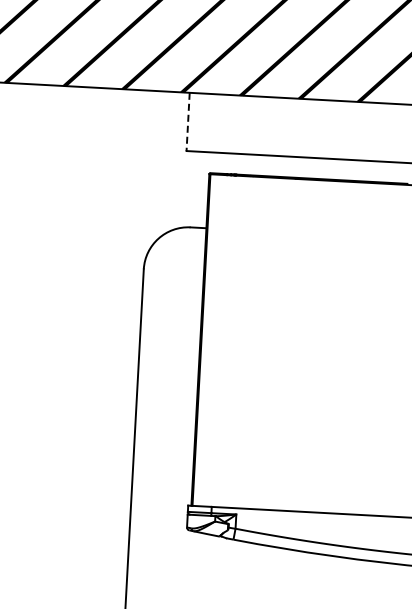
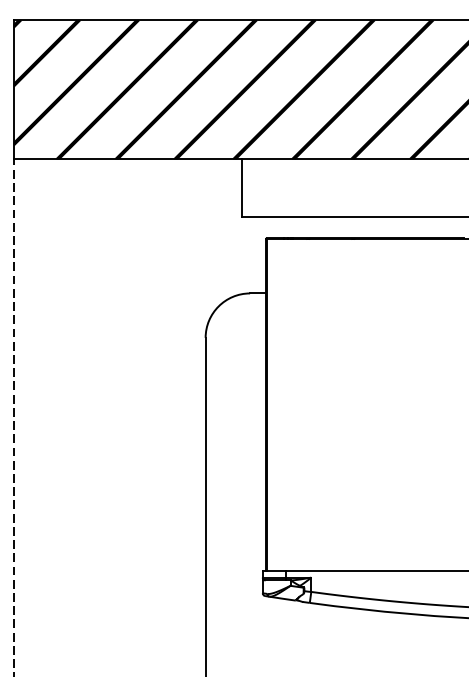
line: (187, 122) -> (241, 188), dashed -> solid

